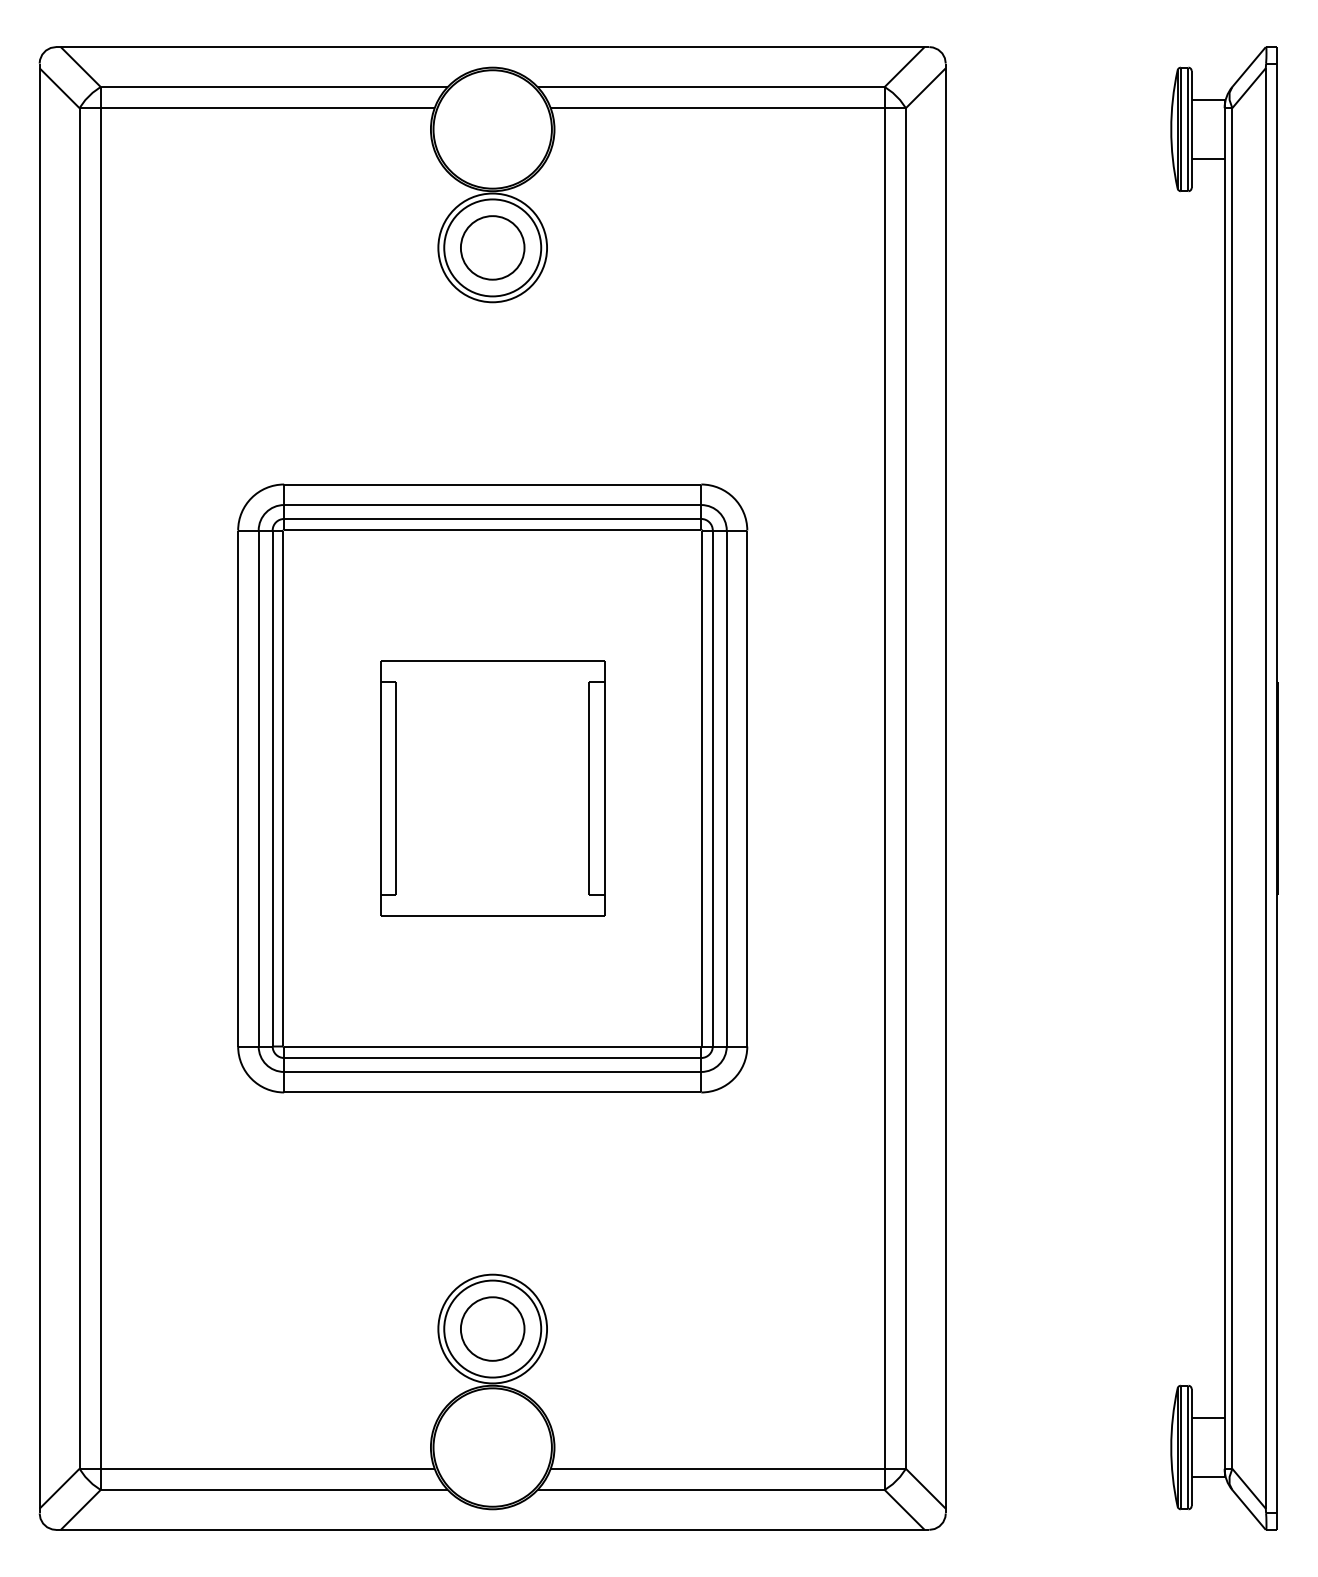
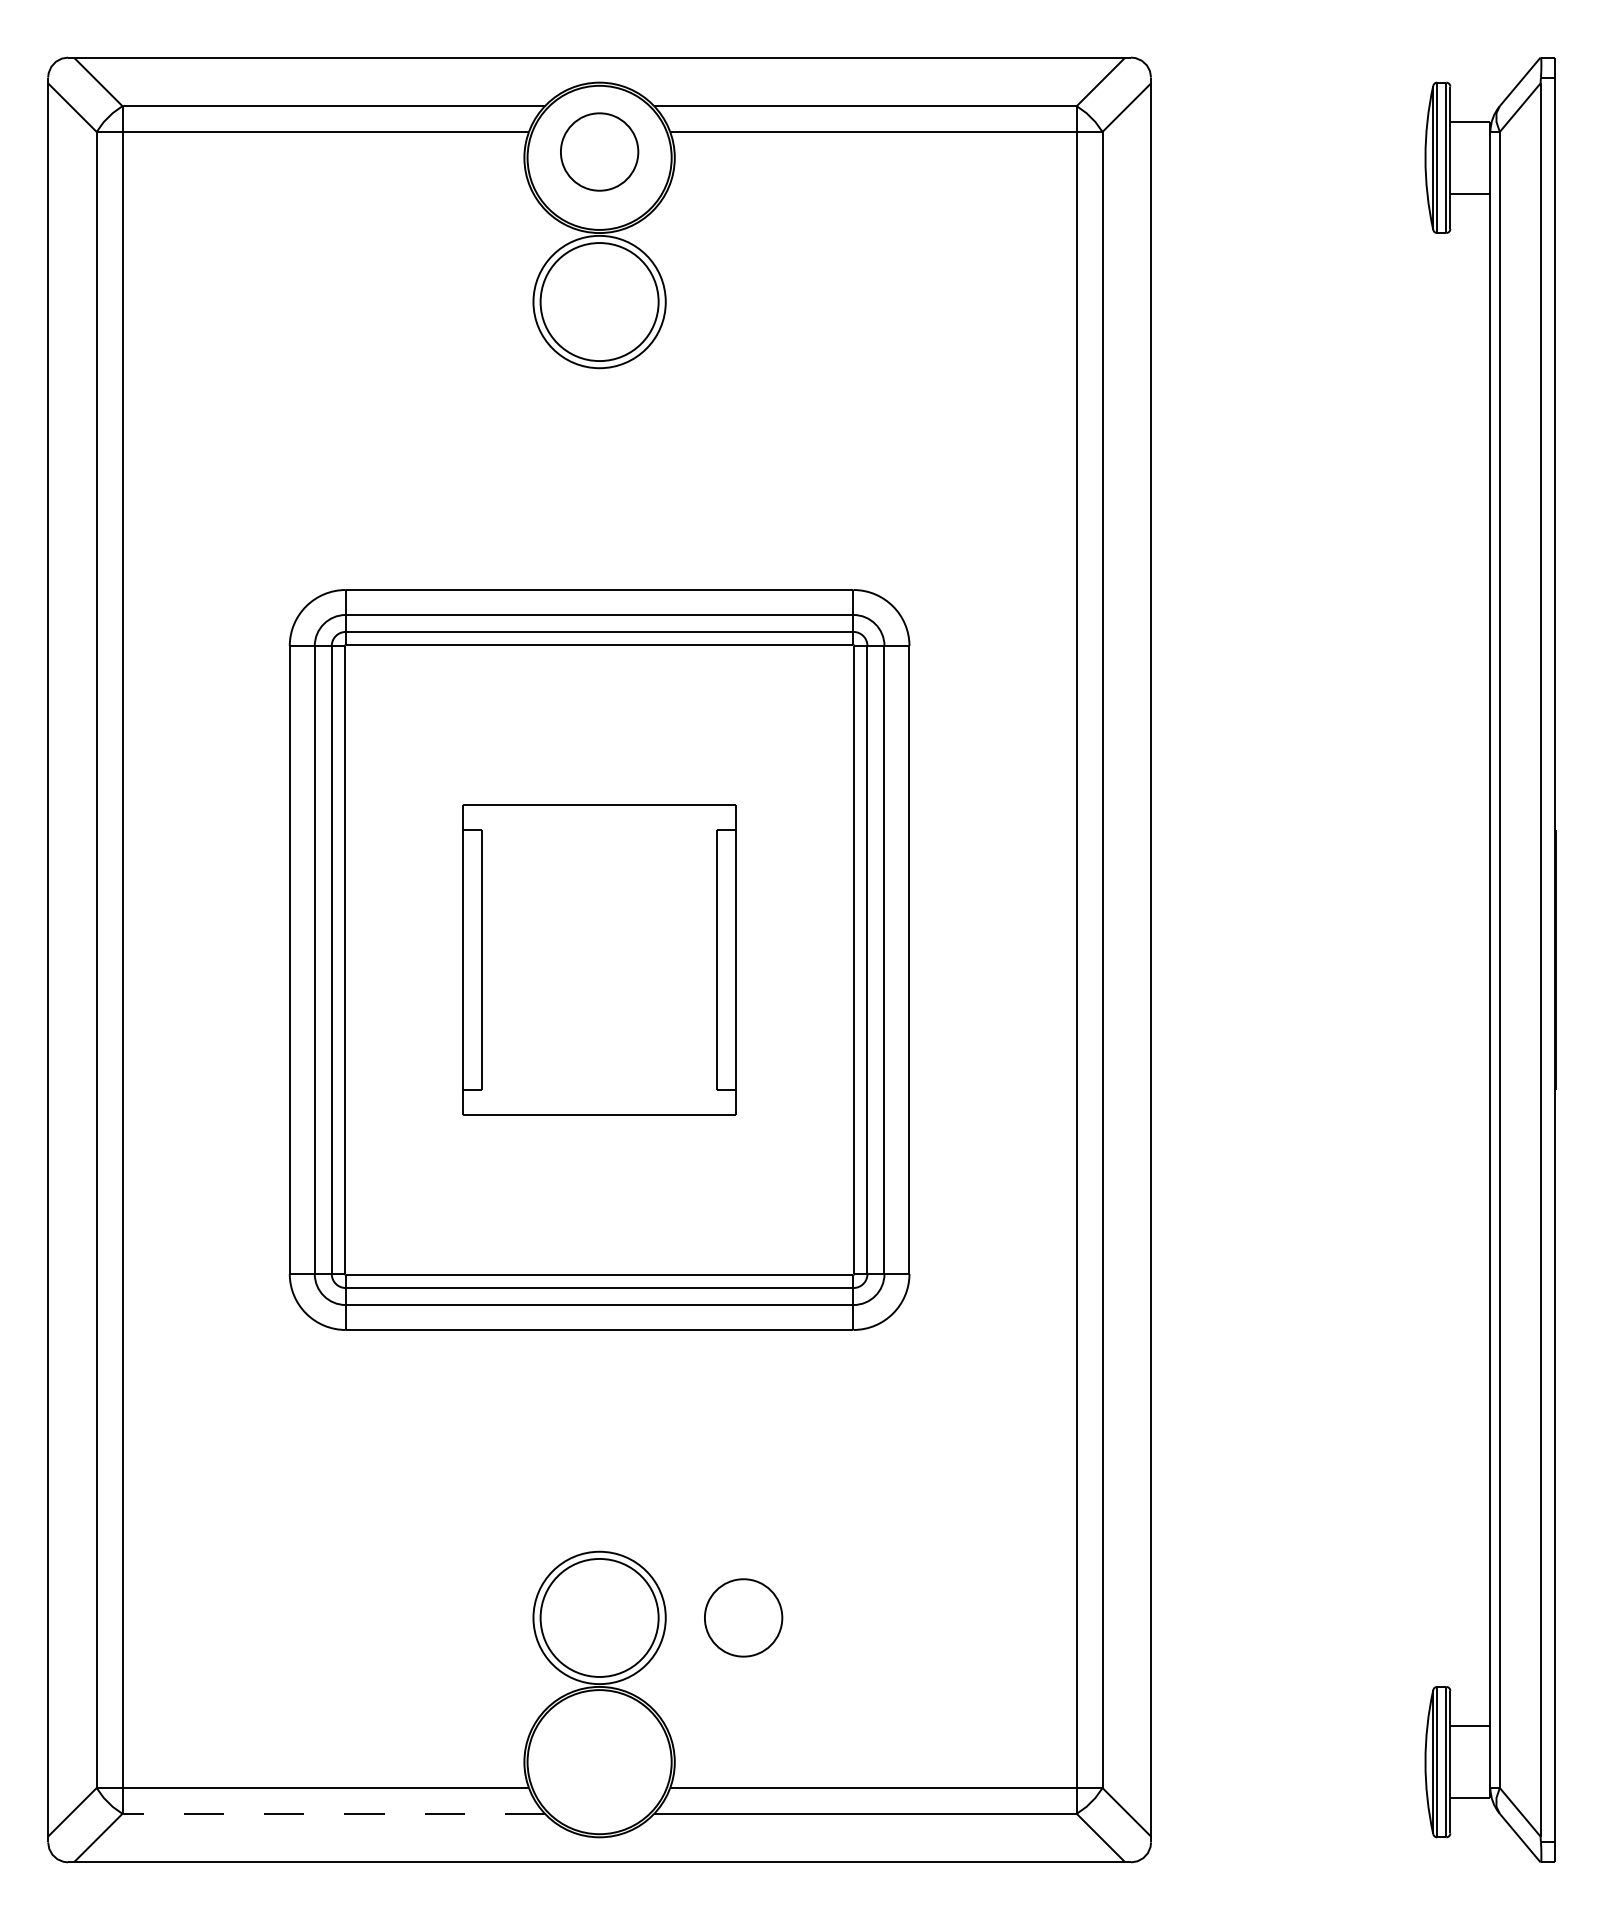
part: (492, 247) -> (599, 151), moved
part: (492, 1328) -> (743, 1617), moved
line: (274, 1489) -> (333, 1813), solid -> dashed

